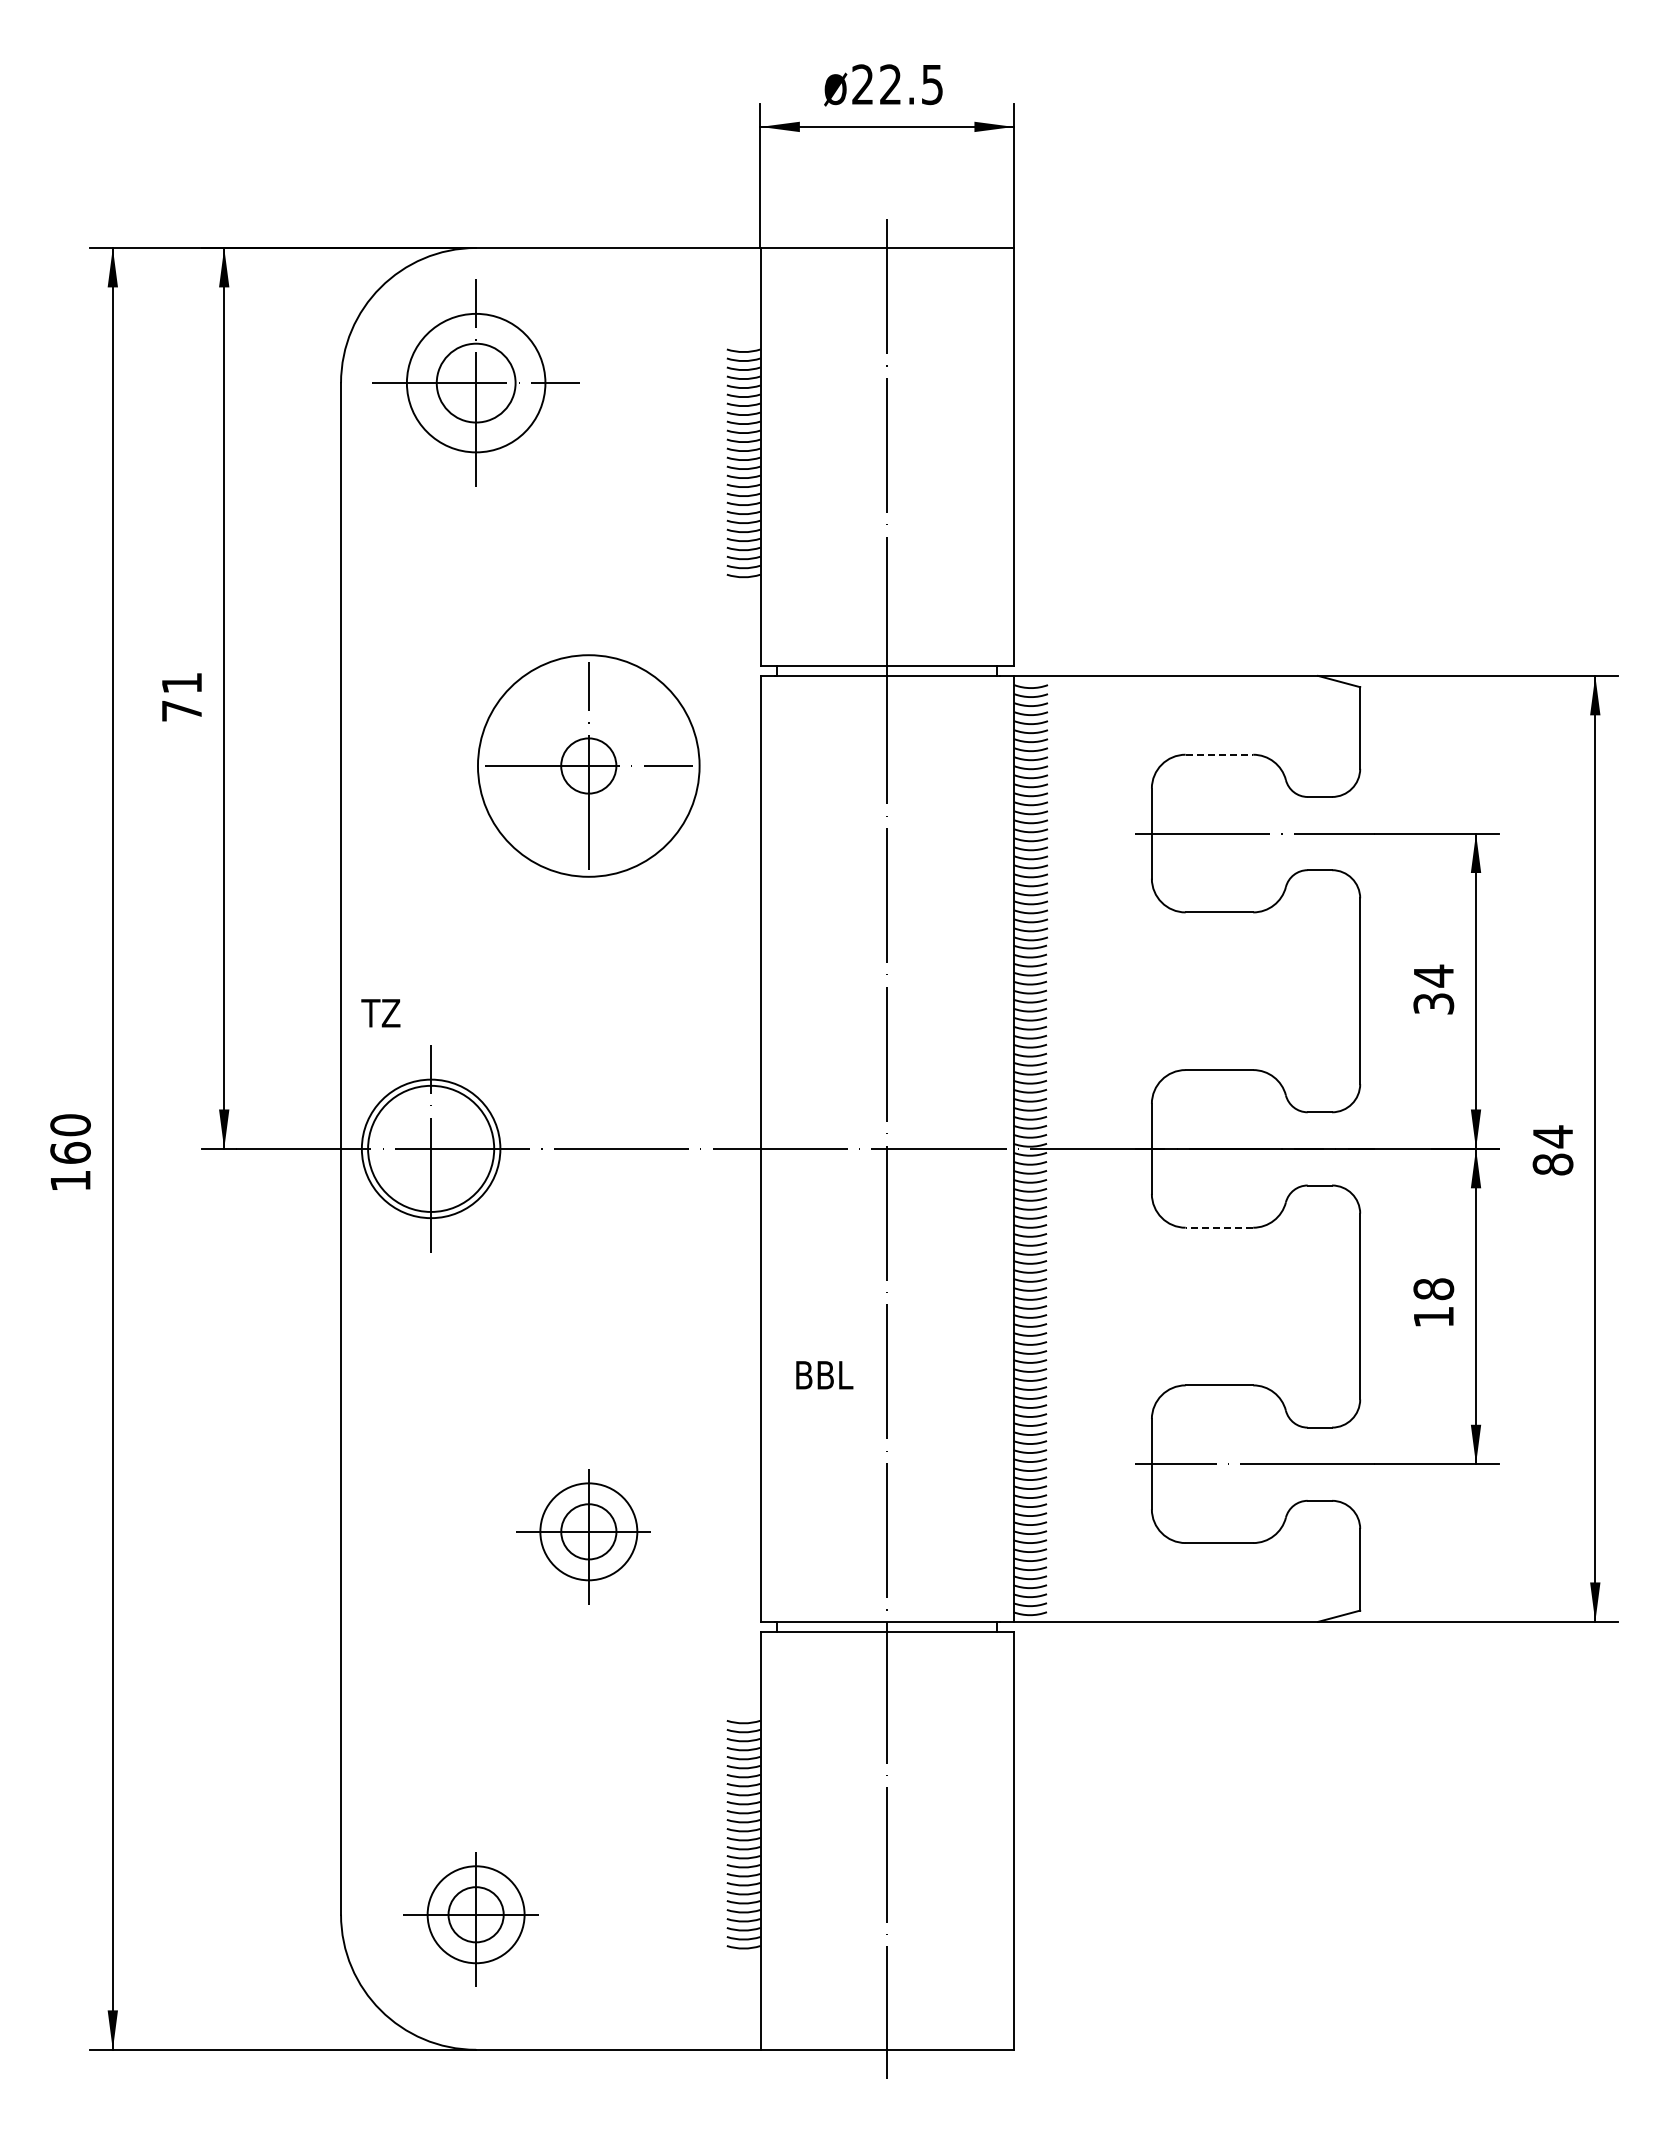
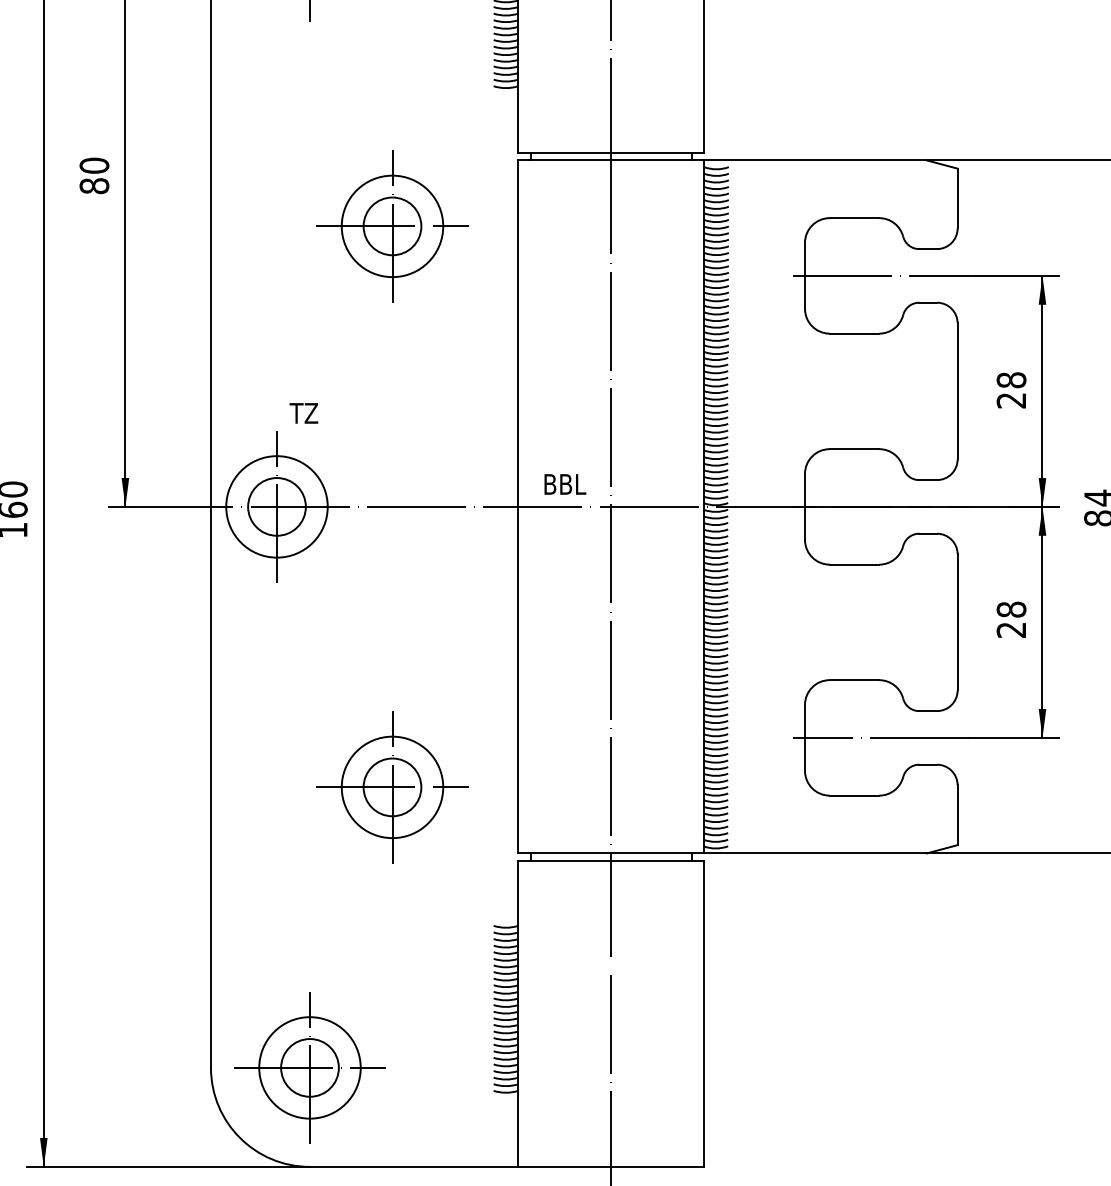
text: (181, 696) -> (94, 175), 71 -> 80
line: (1219, 754) -> (854, 217), dashed -> solid
circle: (588, 765) -> (392, 226), size x0.62
circle: (588, 765) -> (392, 226), size x1.43
text: (1433, 989) -> (1011, 390), 34 -> 28
text: (380, 1013) -> (303, 413), moved
circle: (430, 1148) -> (276, 506), size x0.62
line: (1219, 1227) -> (854, 564), dashed -> solid
text: (1433, 1317) -> (1011, 630), 18 -> 28
text: (824, 1375) -> (565, 484), moved
part: (588, 1531) -> (392, 787), size x1.43
part: (475, 1914) -> (309, 1067), size x1.43

